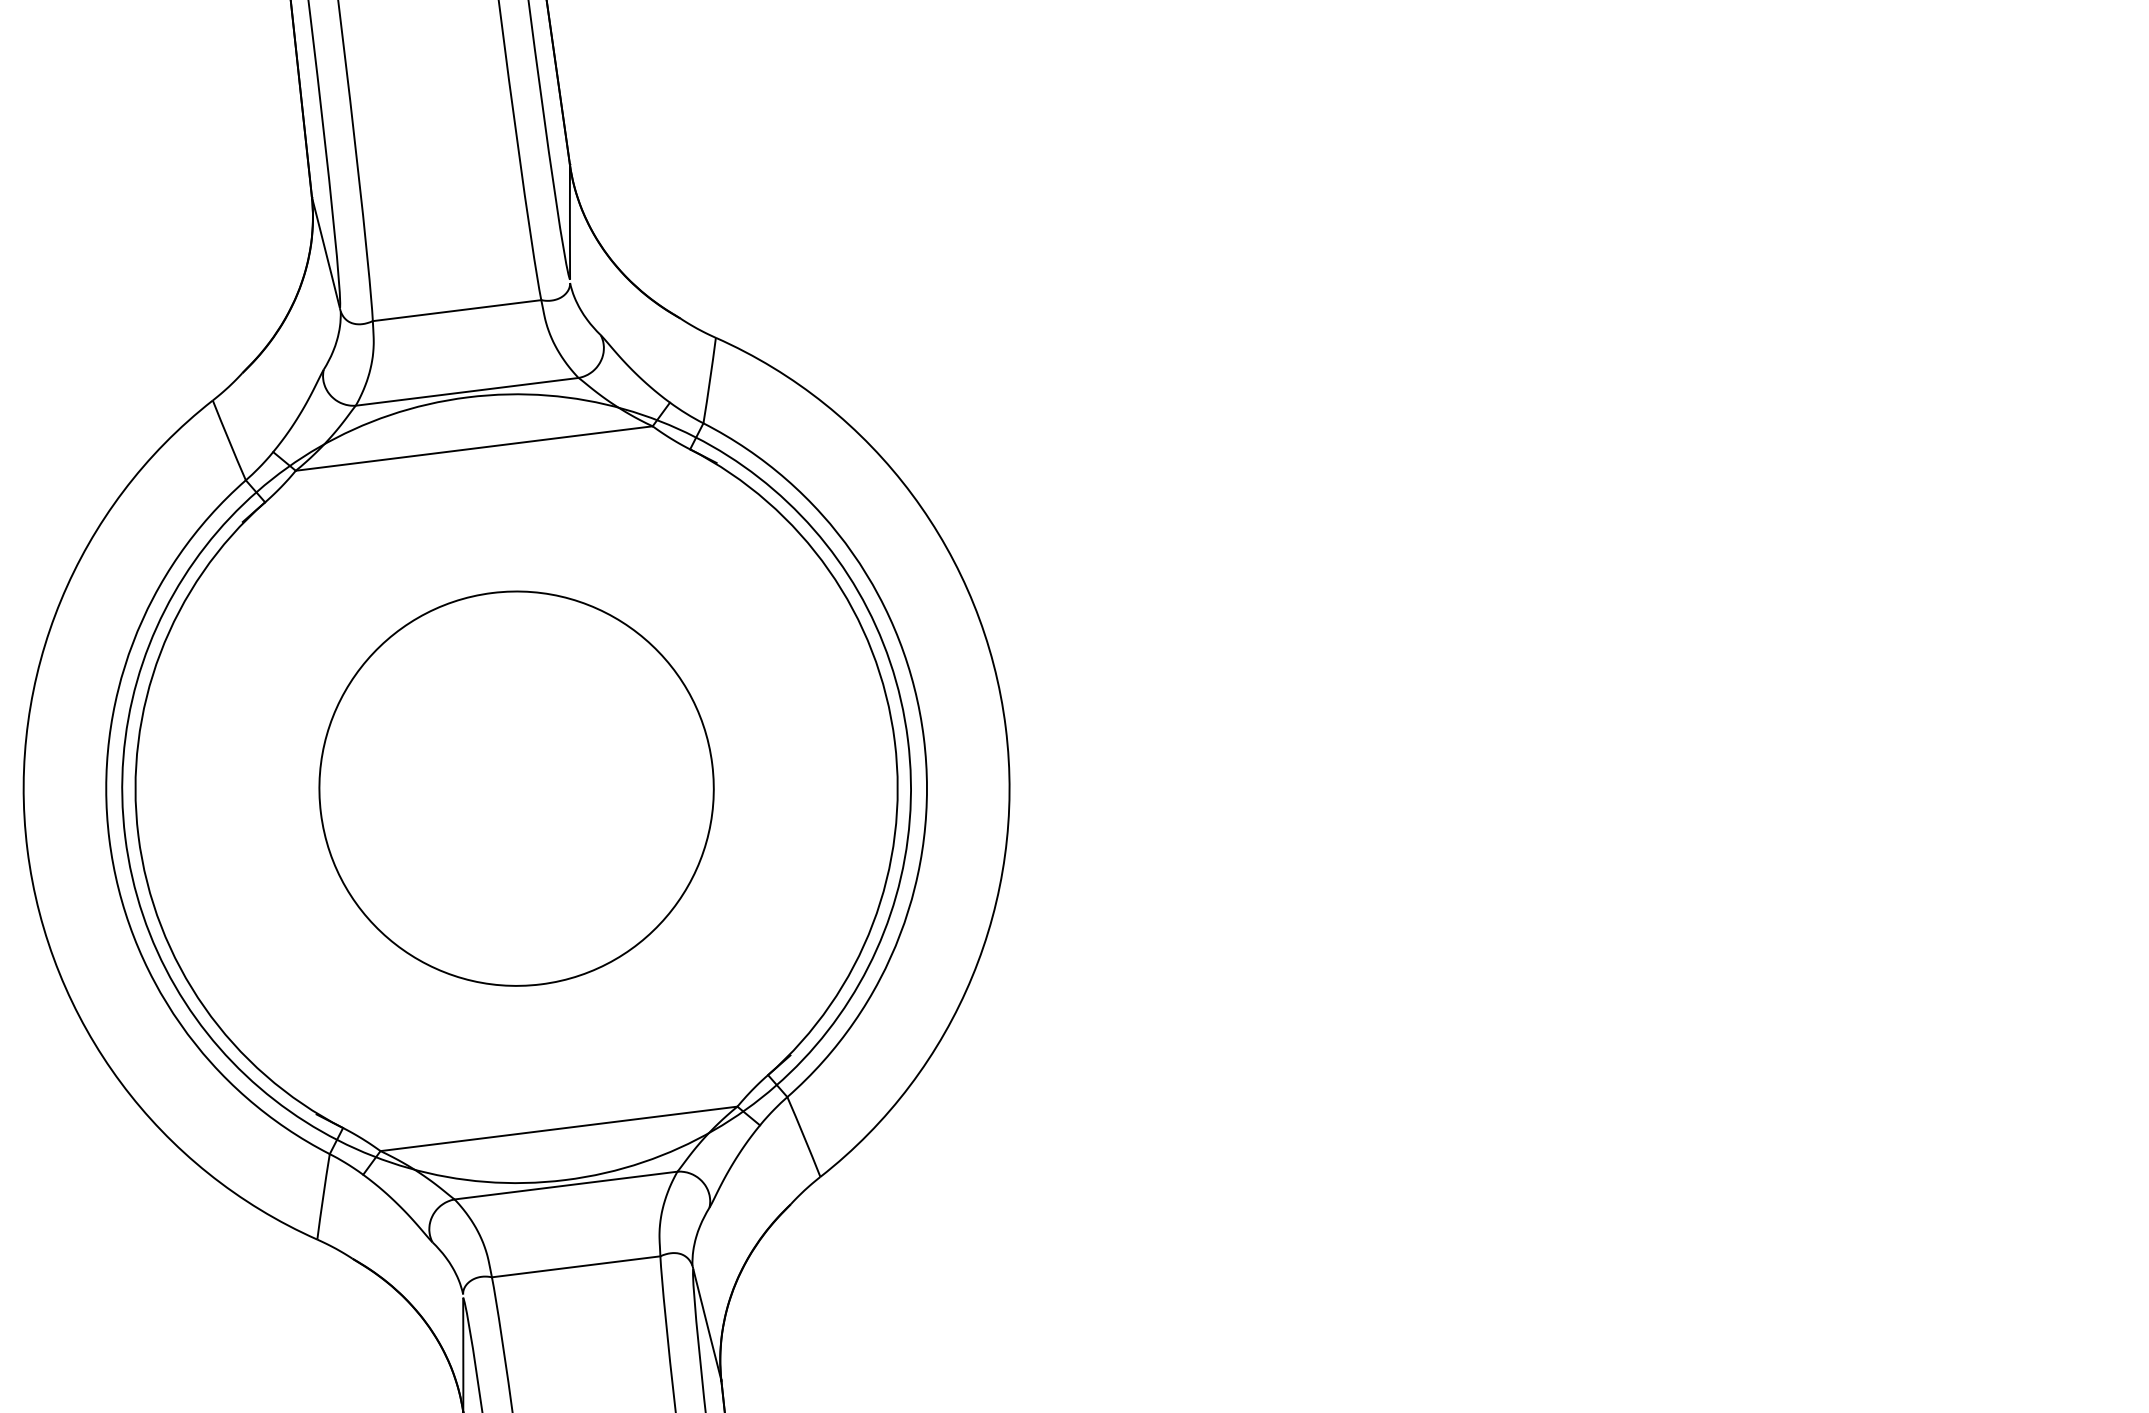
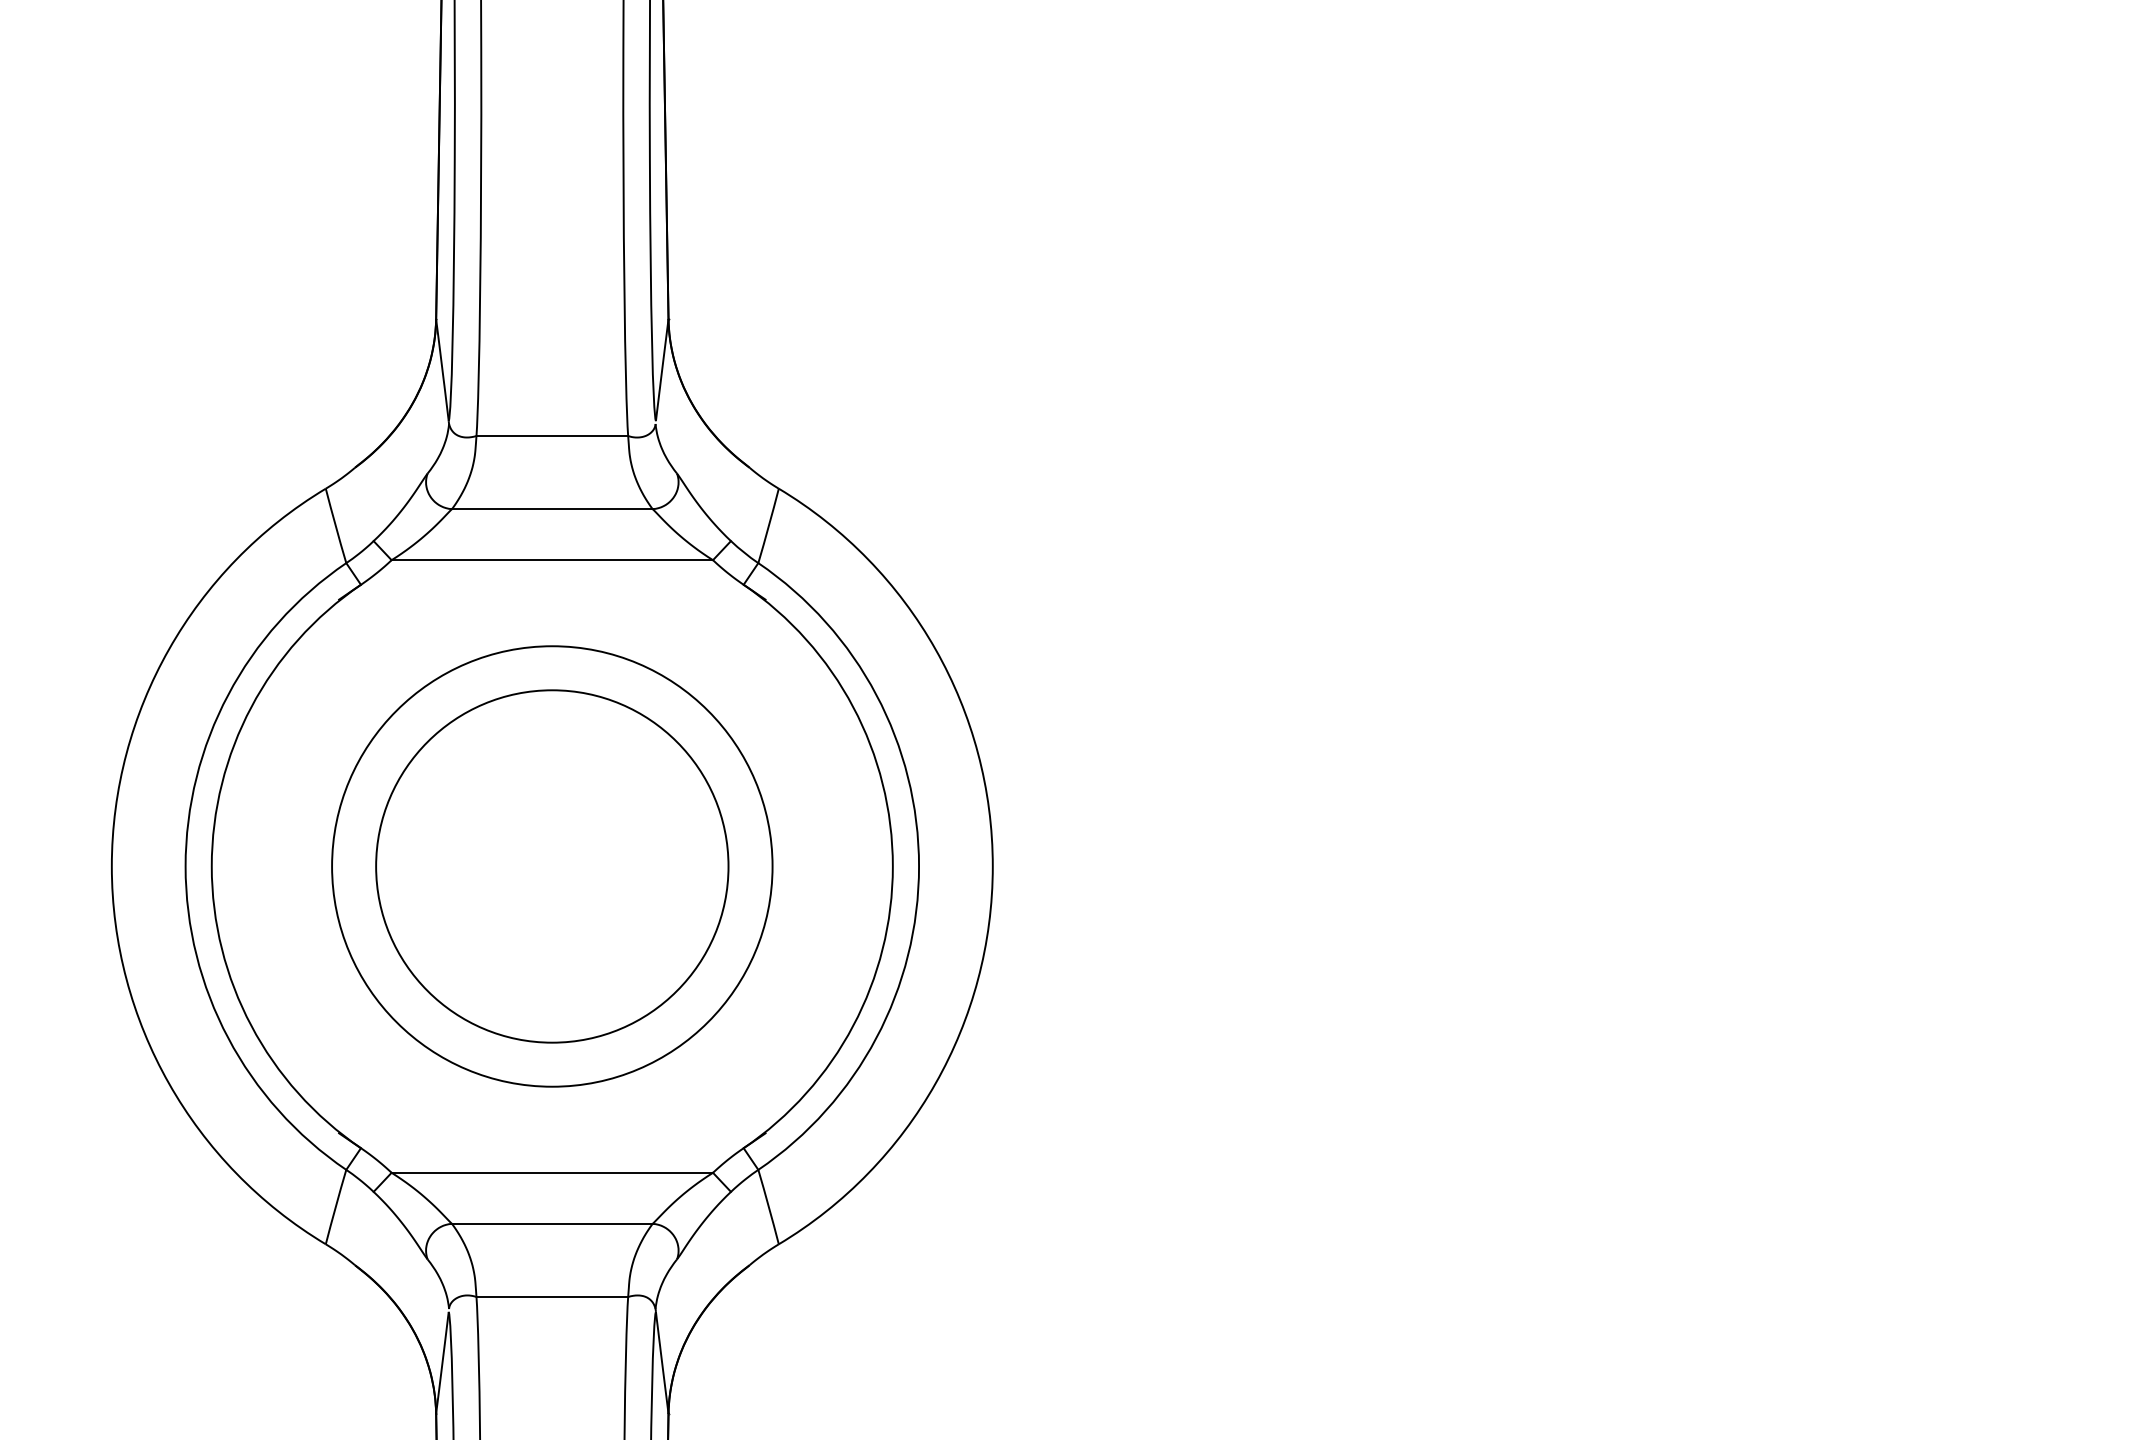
circle: (516, 788) -> (552, 866), size x0.62

